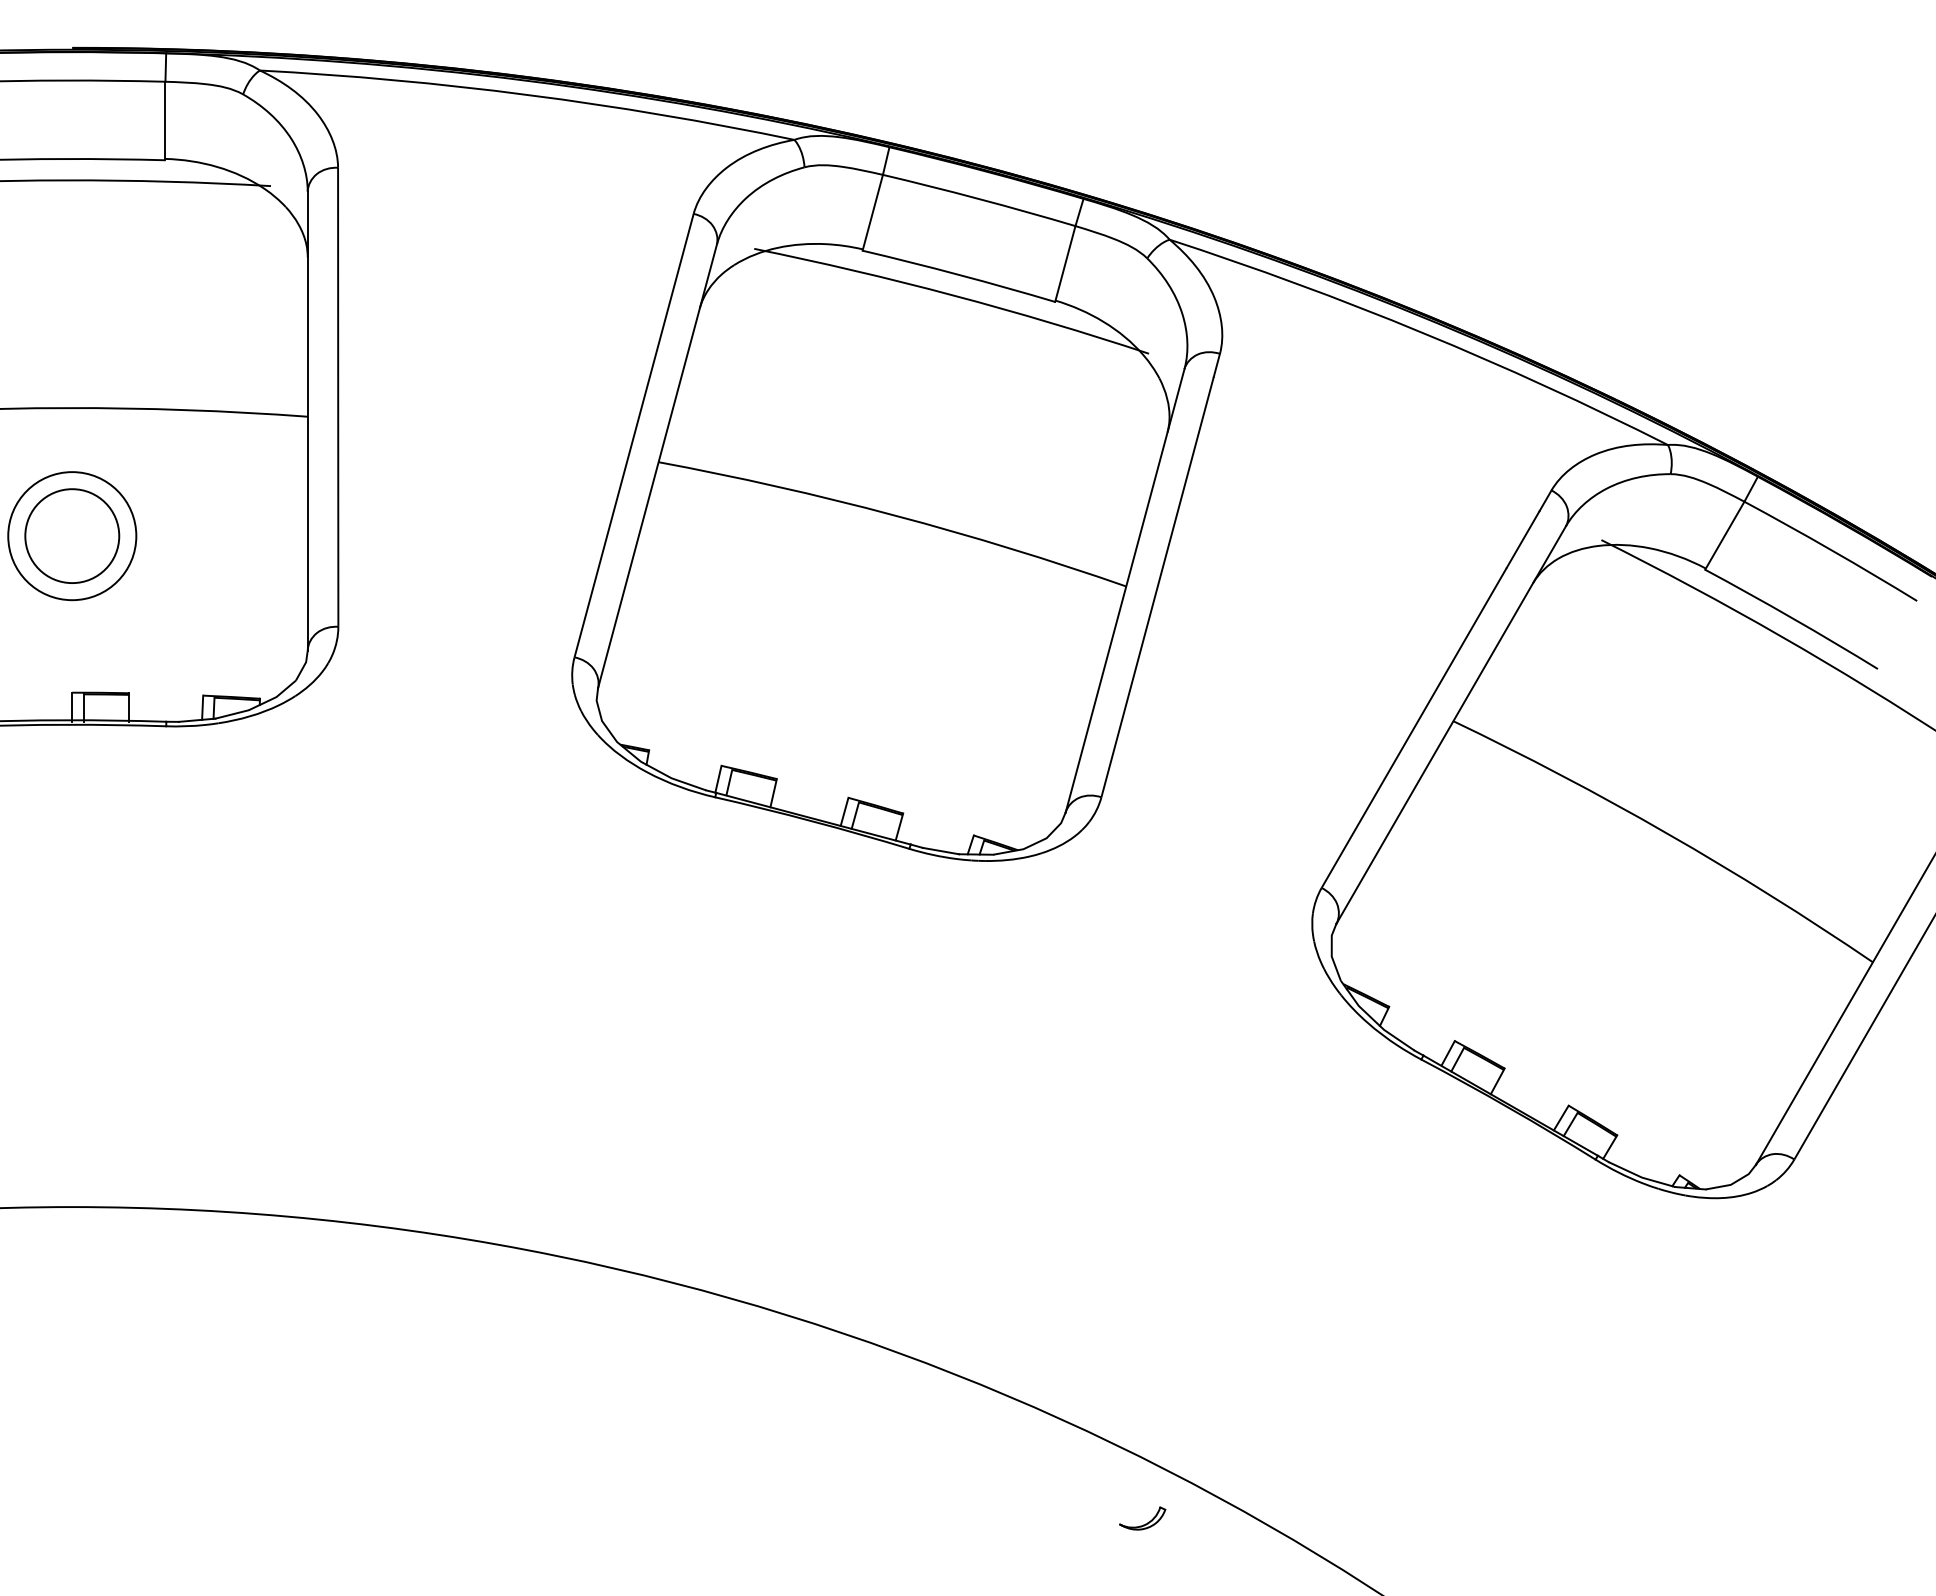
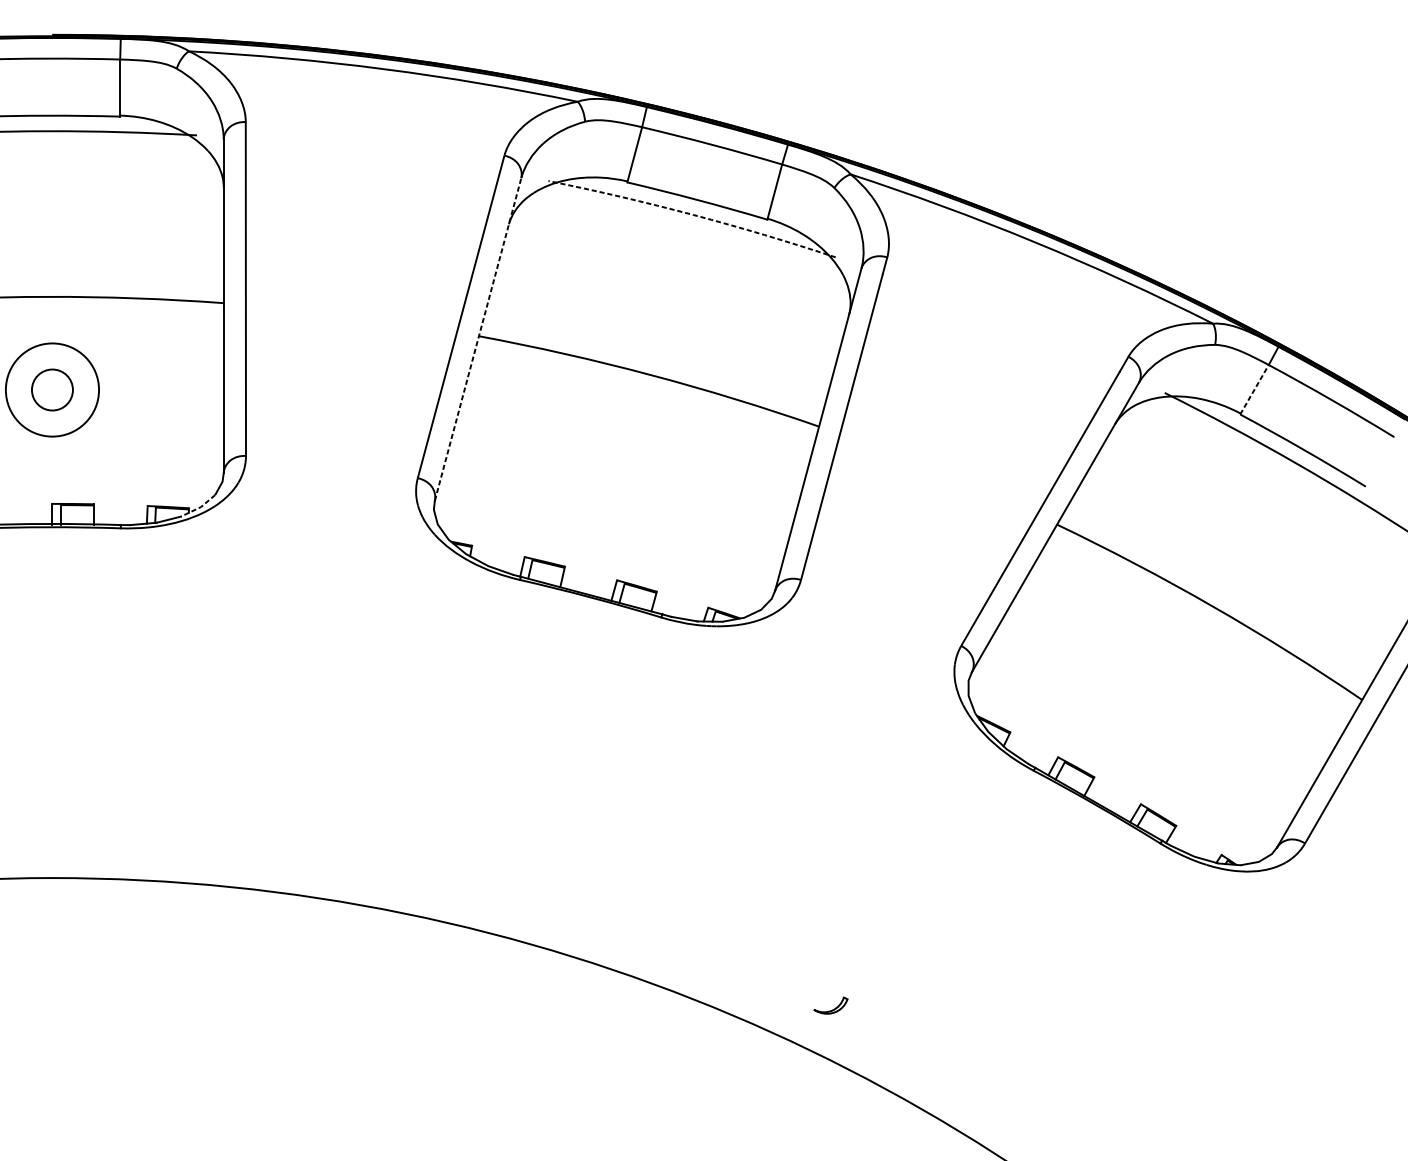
arc: (953, 295) -> (693, 214), solid -> dashed
line: (657, 466) -> (478, 339), solid -> dashed
line: (1725, 535) -> (1255, 389), solid -> dashed
circle: (72, 536) -> (52, 390), size x0.6
line: (274, 697) -> (199, 507), solid -> dashed
part: (1142, 1518) -> (830, 1005), moved

